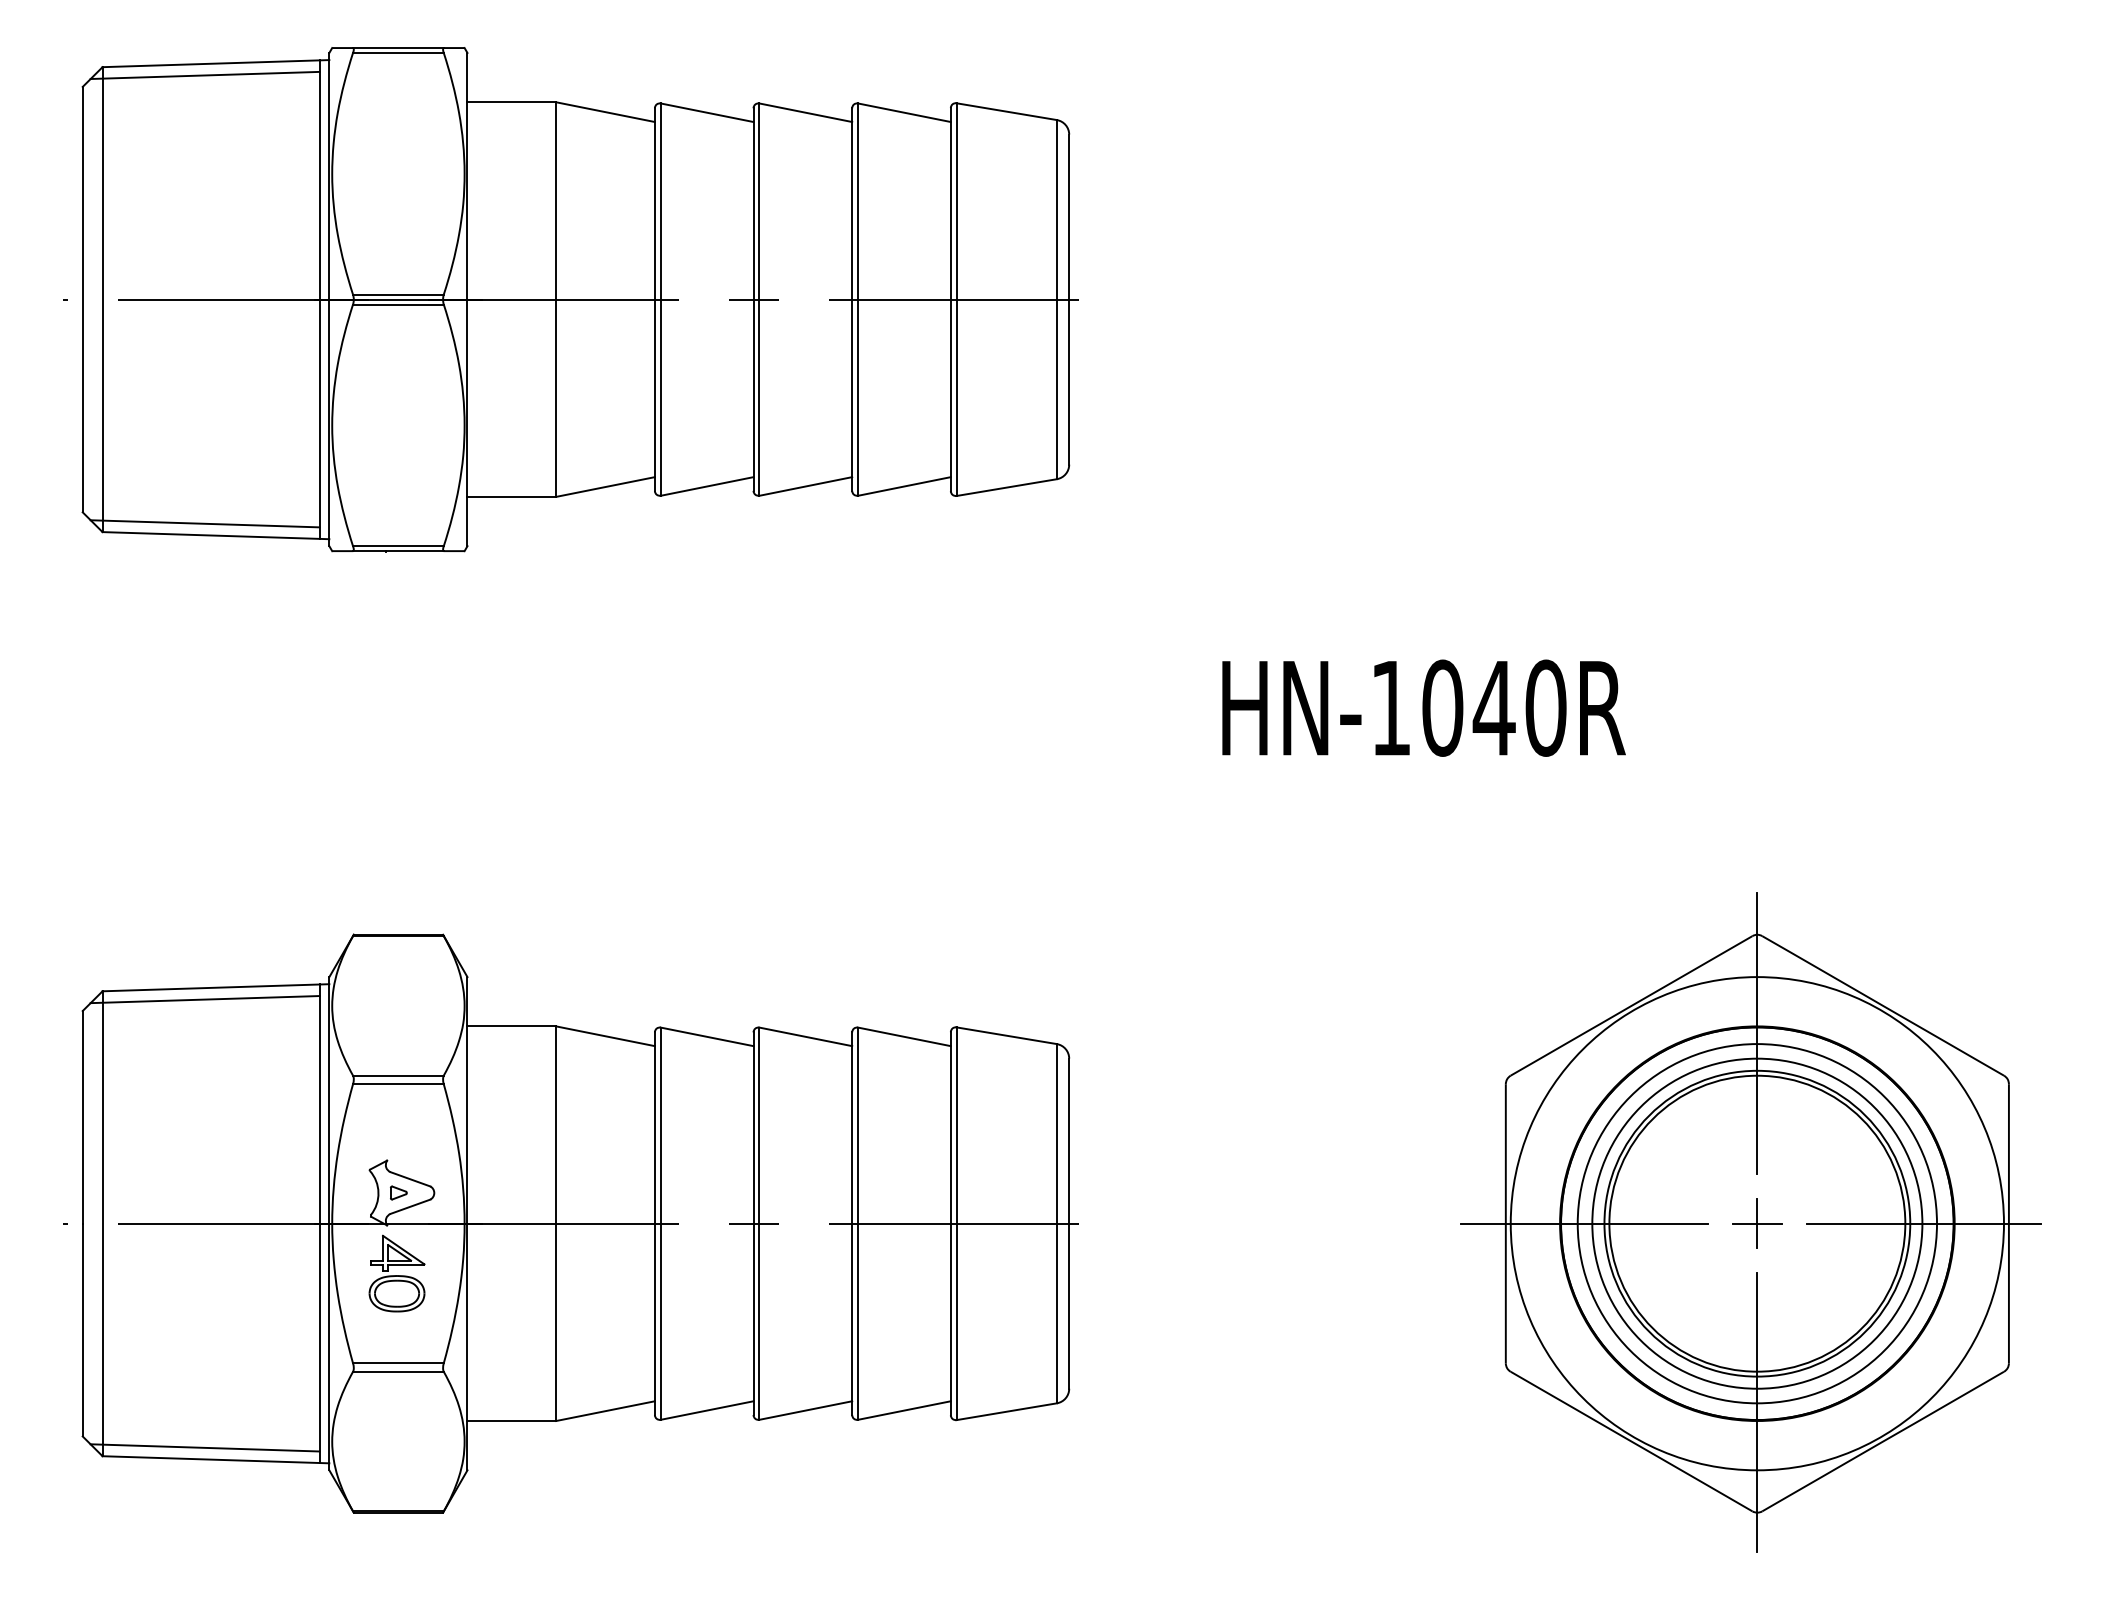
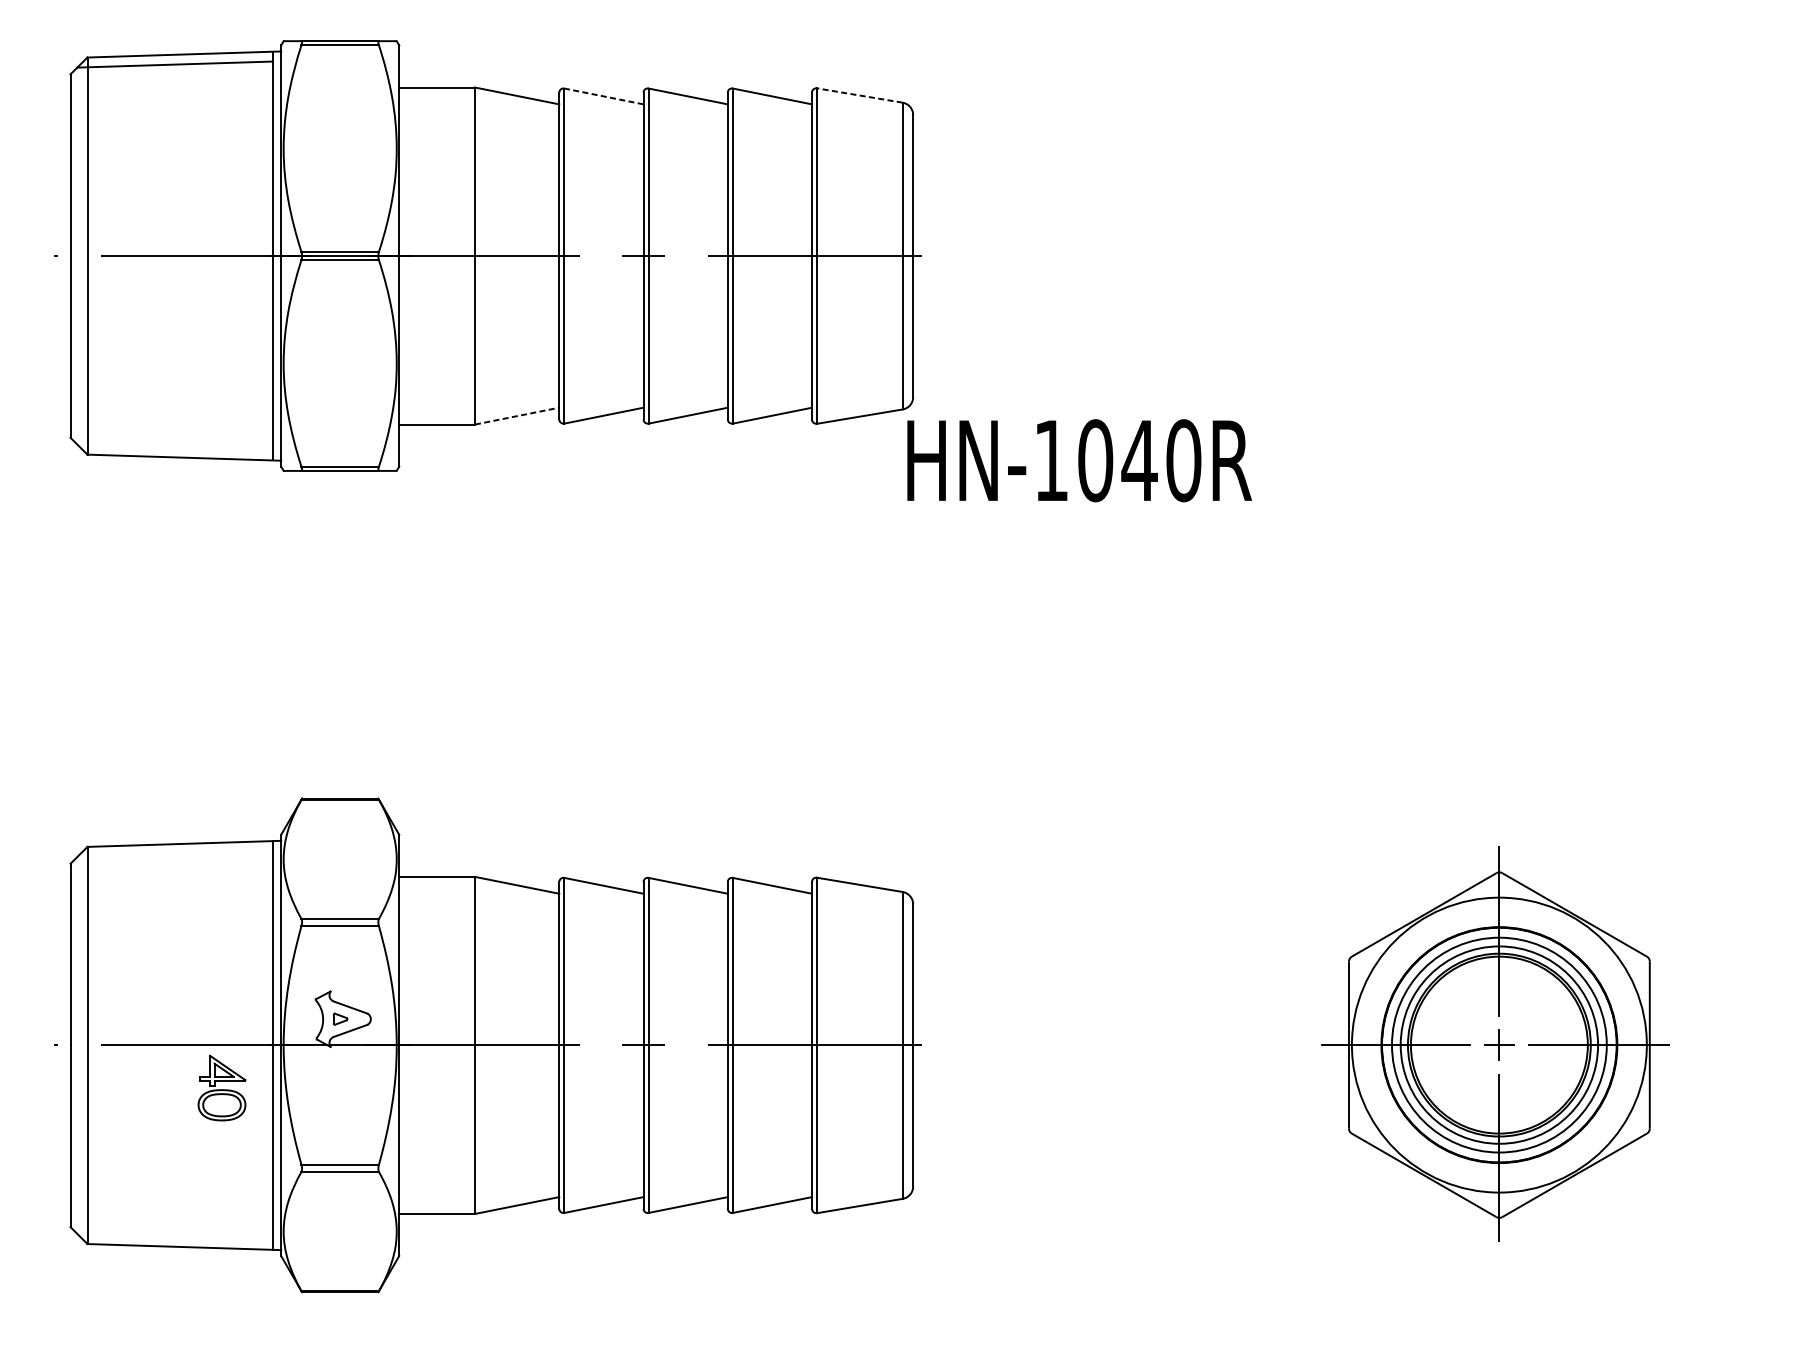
line: (1006, 111) -> (859, 95), solid -> dashed
line: (706, 112) -> (603, 96), solid -> dashed
line: (606, 486) -> (517, 415), solid -> dashed
line: (204, 523) -> (174, 447), removed
text: (1423, 707) -> (1079, 460), moved
line: (204, 999) -> (174, 853), removed
part: (1750, 1222) -> (1495, 1044), size x0.7
part: (396, 1273) -> (221, 1087), moved
line: (204, 1447) -> (174, 1236), removed

